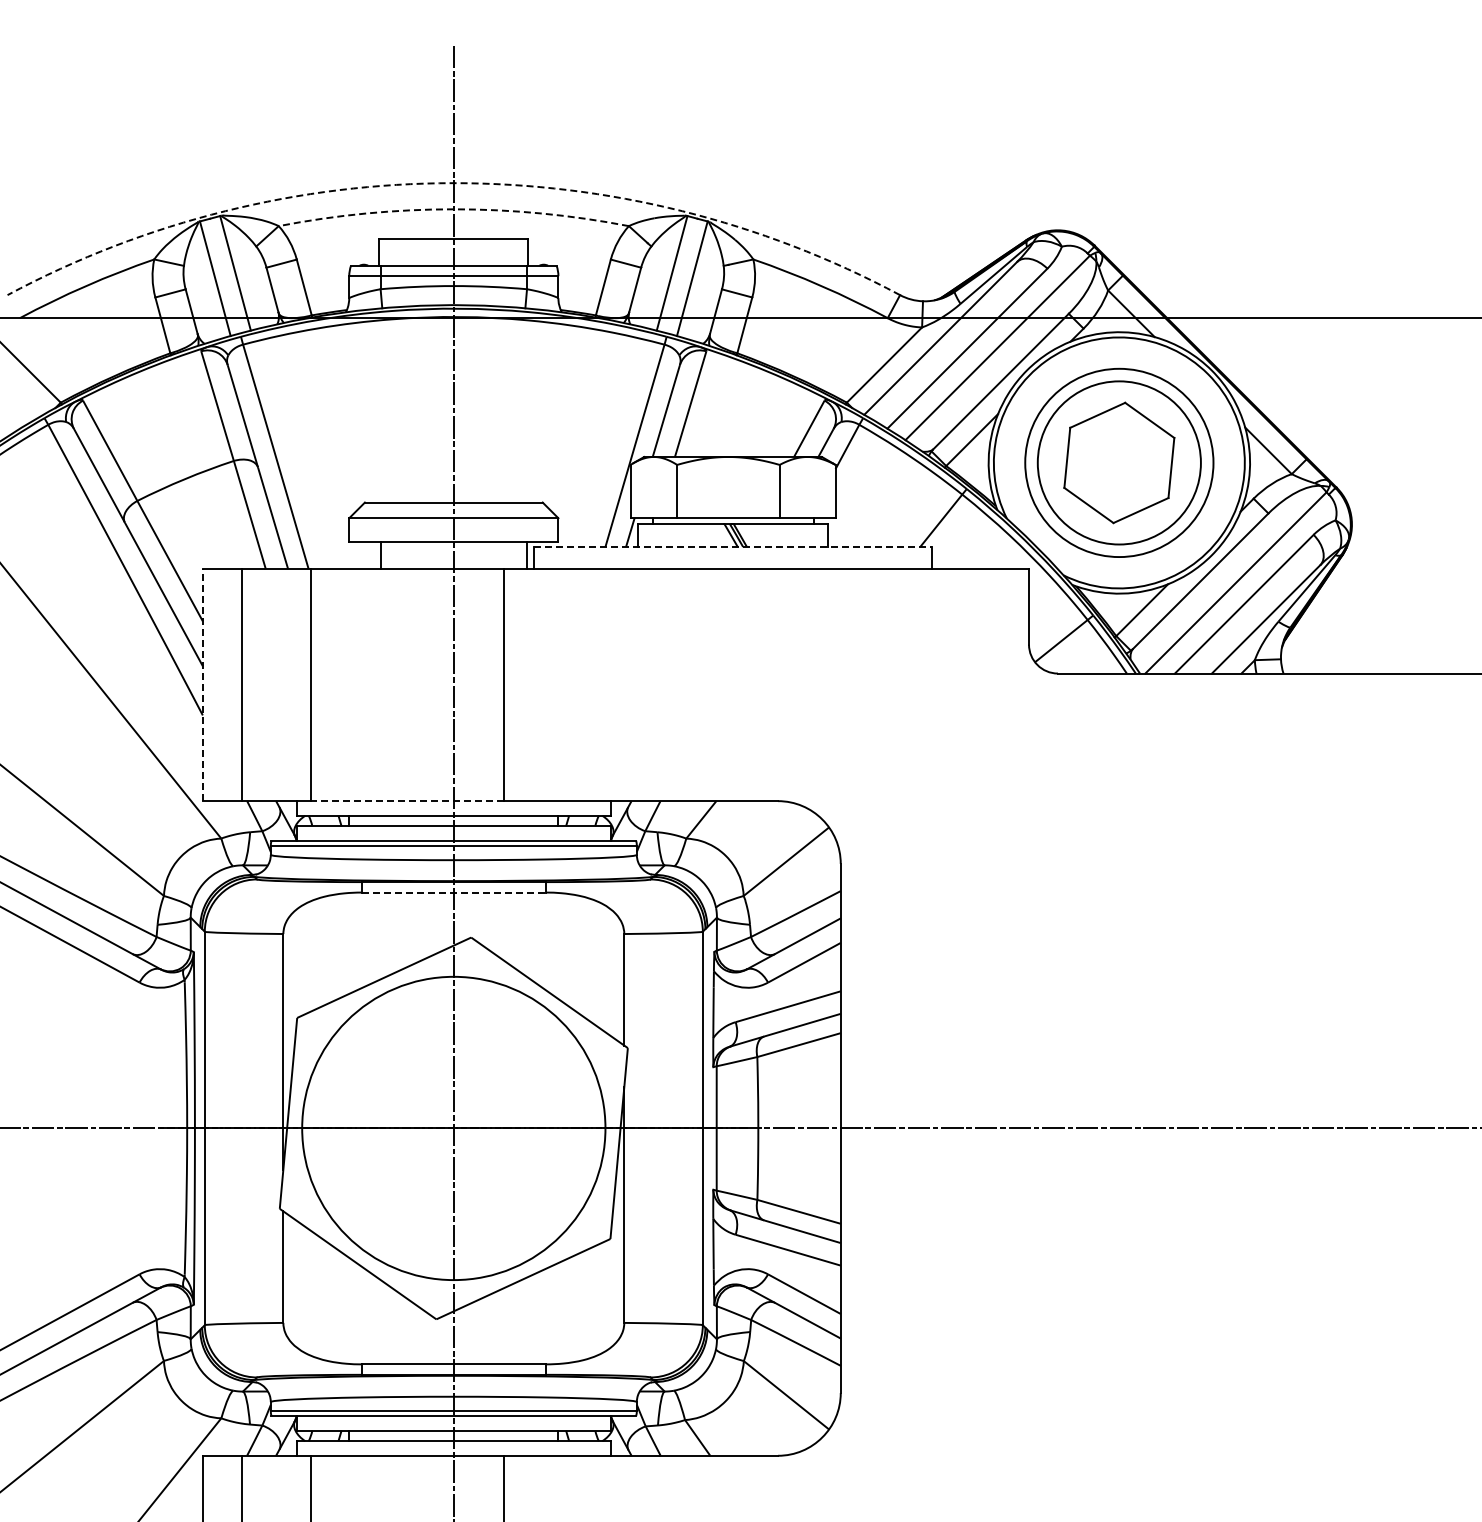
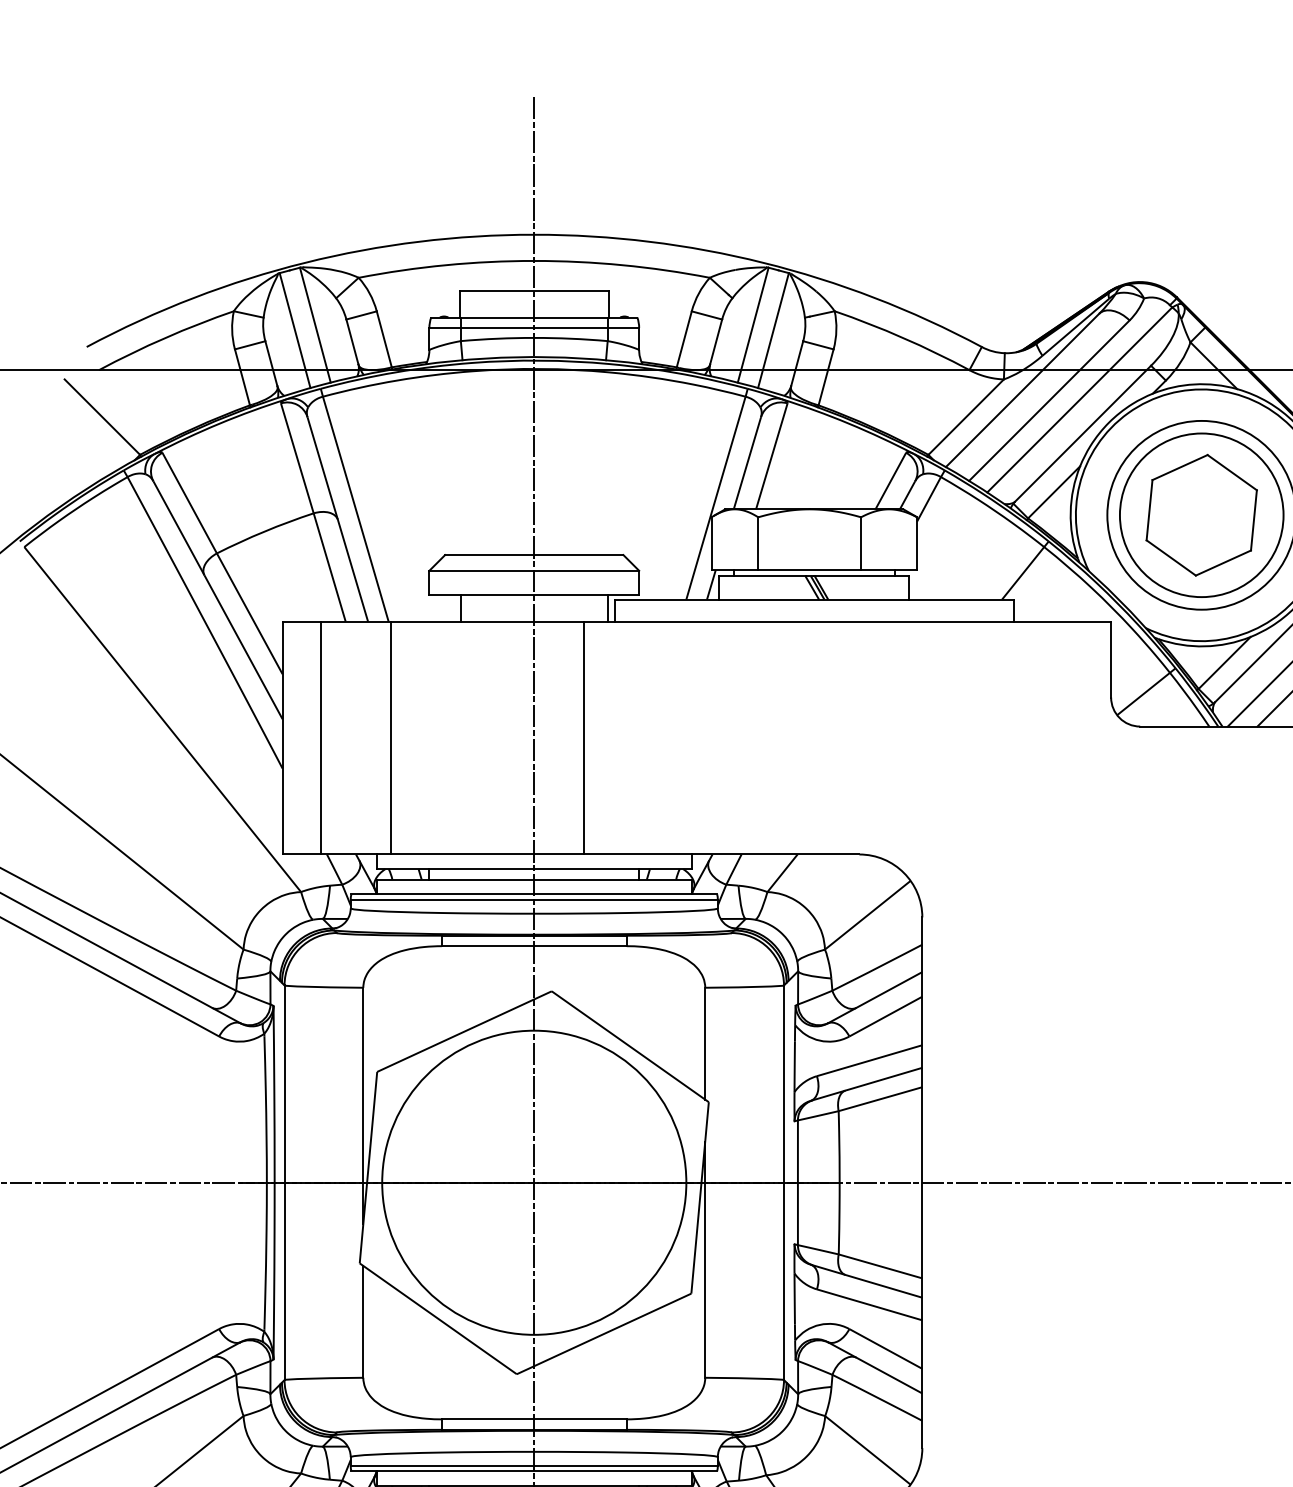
arc: (453, 183) -> (533, 235), dashed -> solid
arc: (453, 209) -> (533, 261), dashed -> solid
line: (733, 546) -> (814, 599), dashed -> solid
line: (202, 684) -> (282, 737), dashed -> solid
line: (406, 801) -> (486, 854), dashed -> solid
line: (454, 892) -> (534, 946), dashed -> solid

